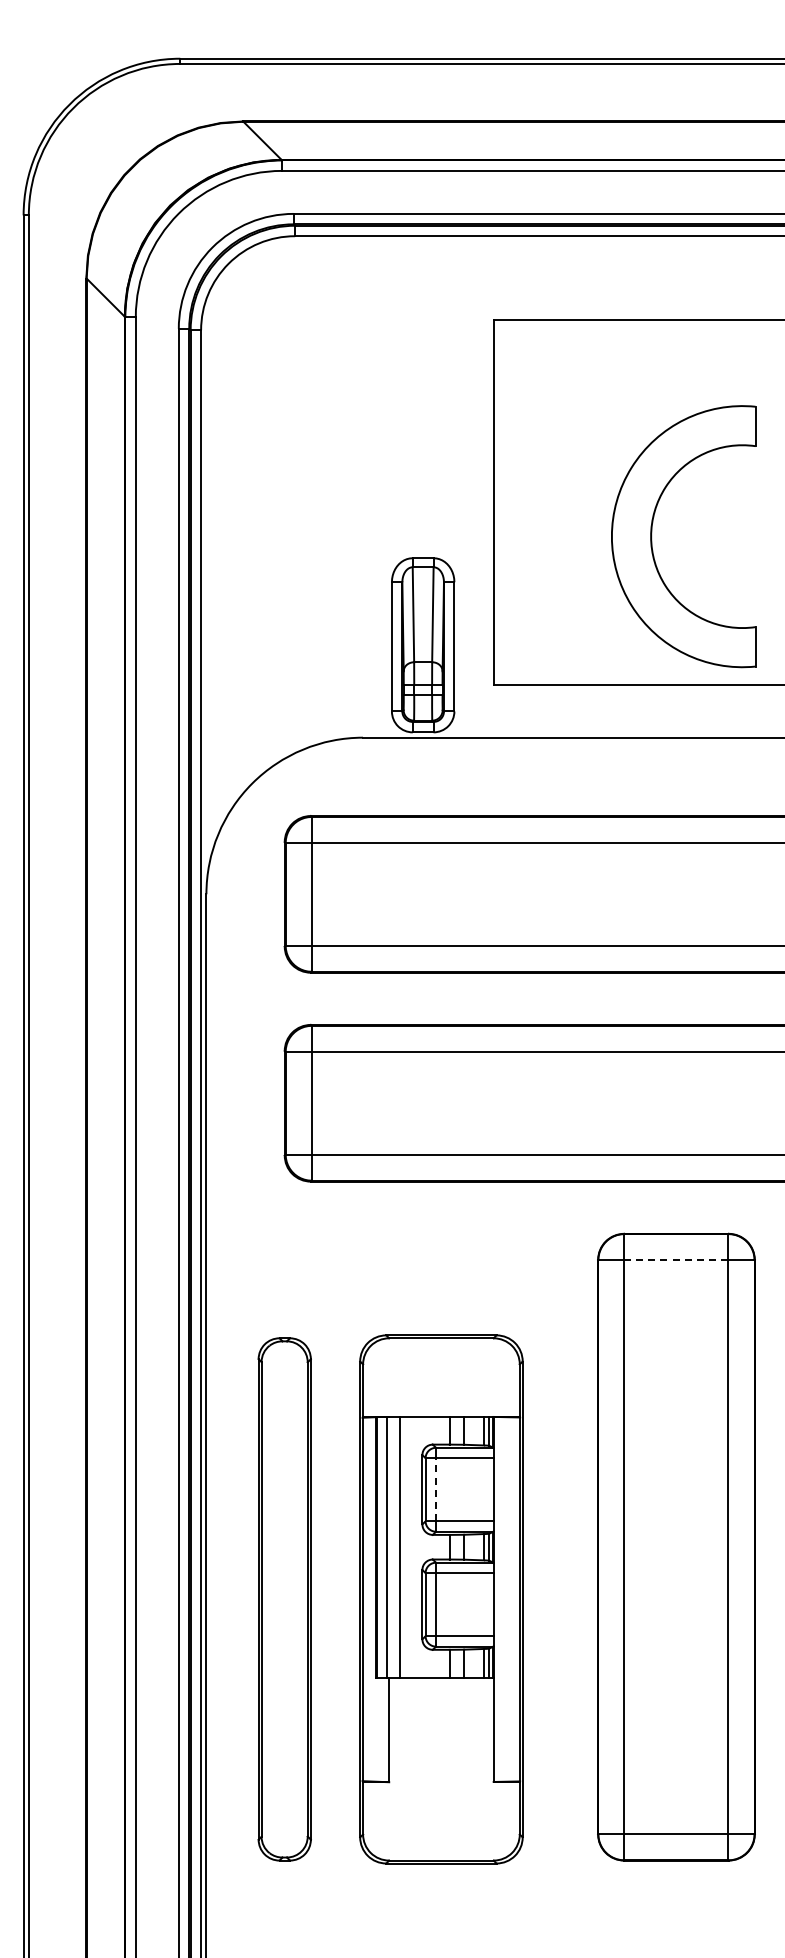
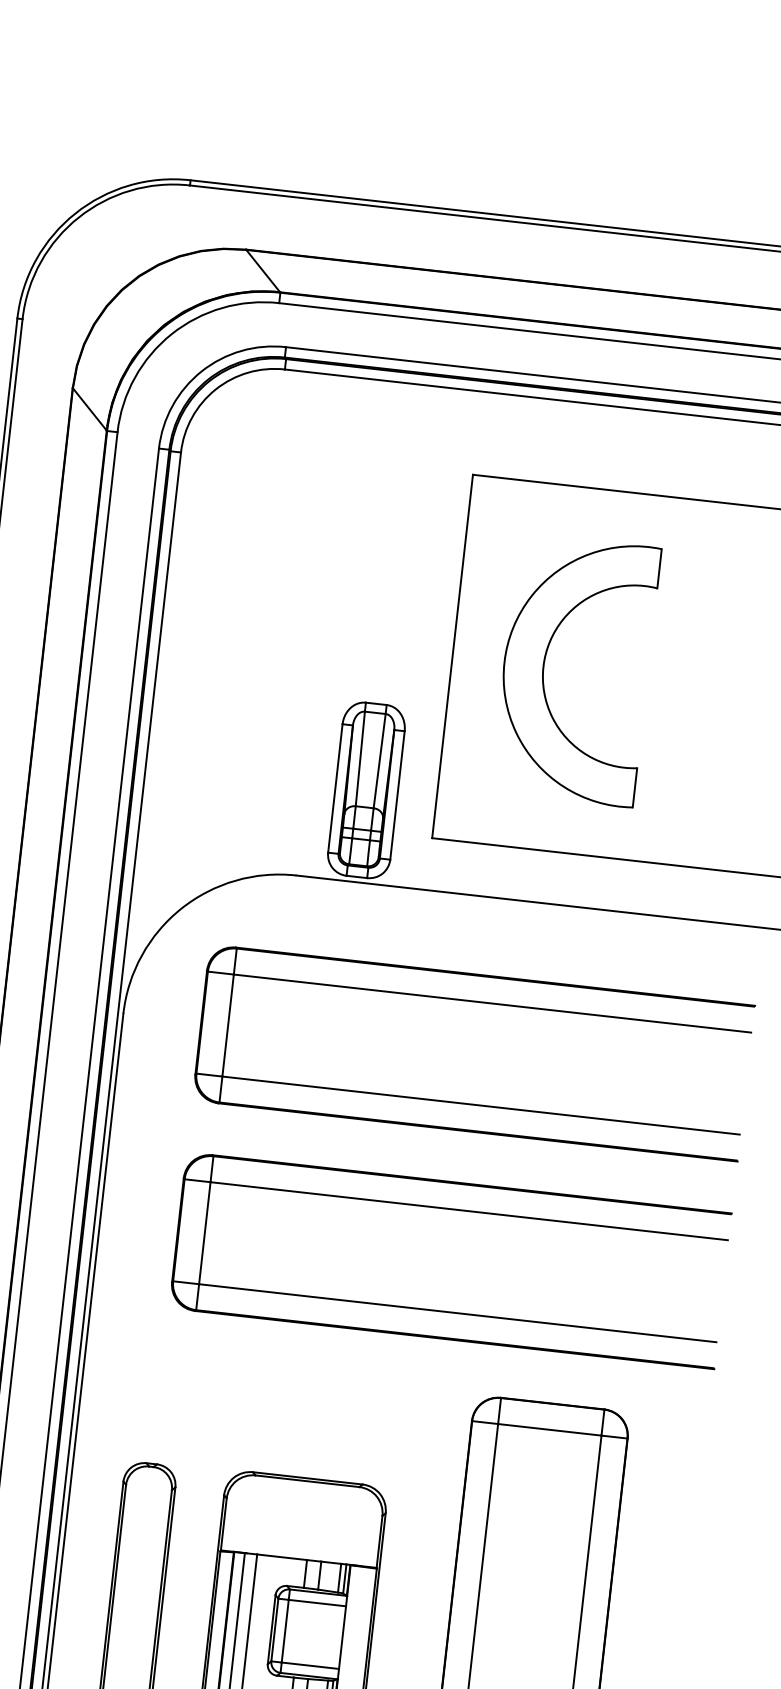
part: (652, 536) -> (544, 666), moved
line: (676, 1260) -> (549, 1430), dashed -> solid
line: (436, 1489) -> (285, 1630), dashed -> solid

